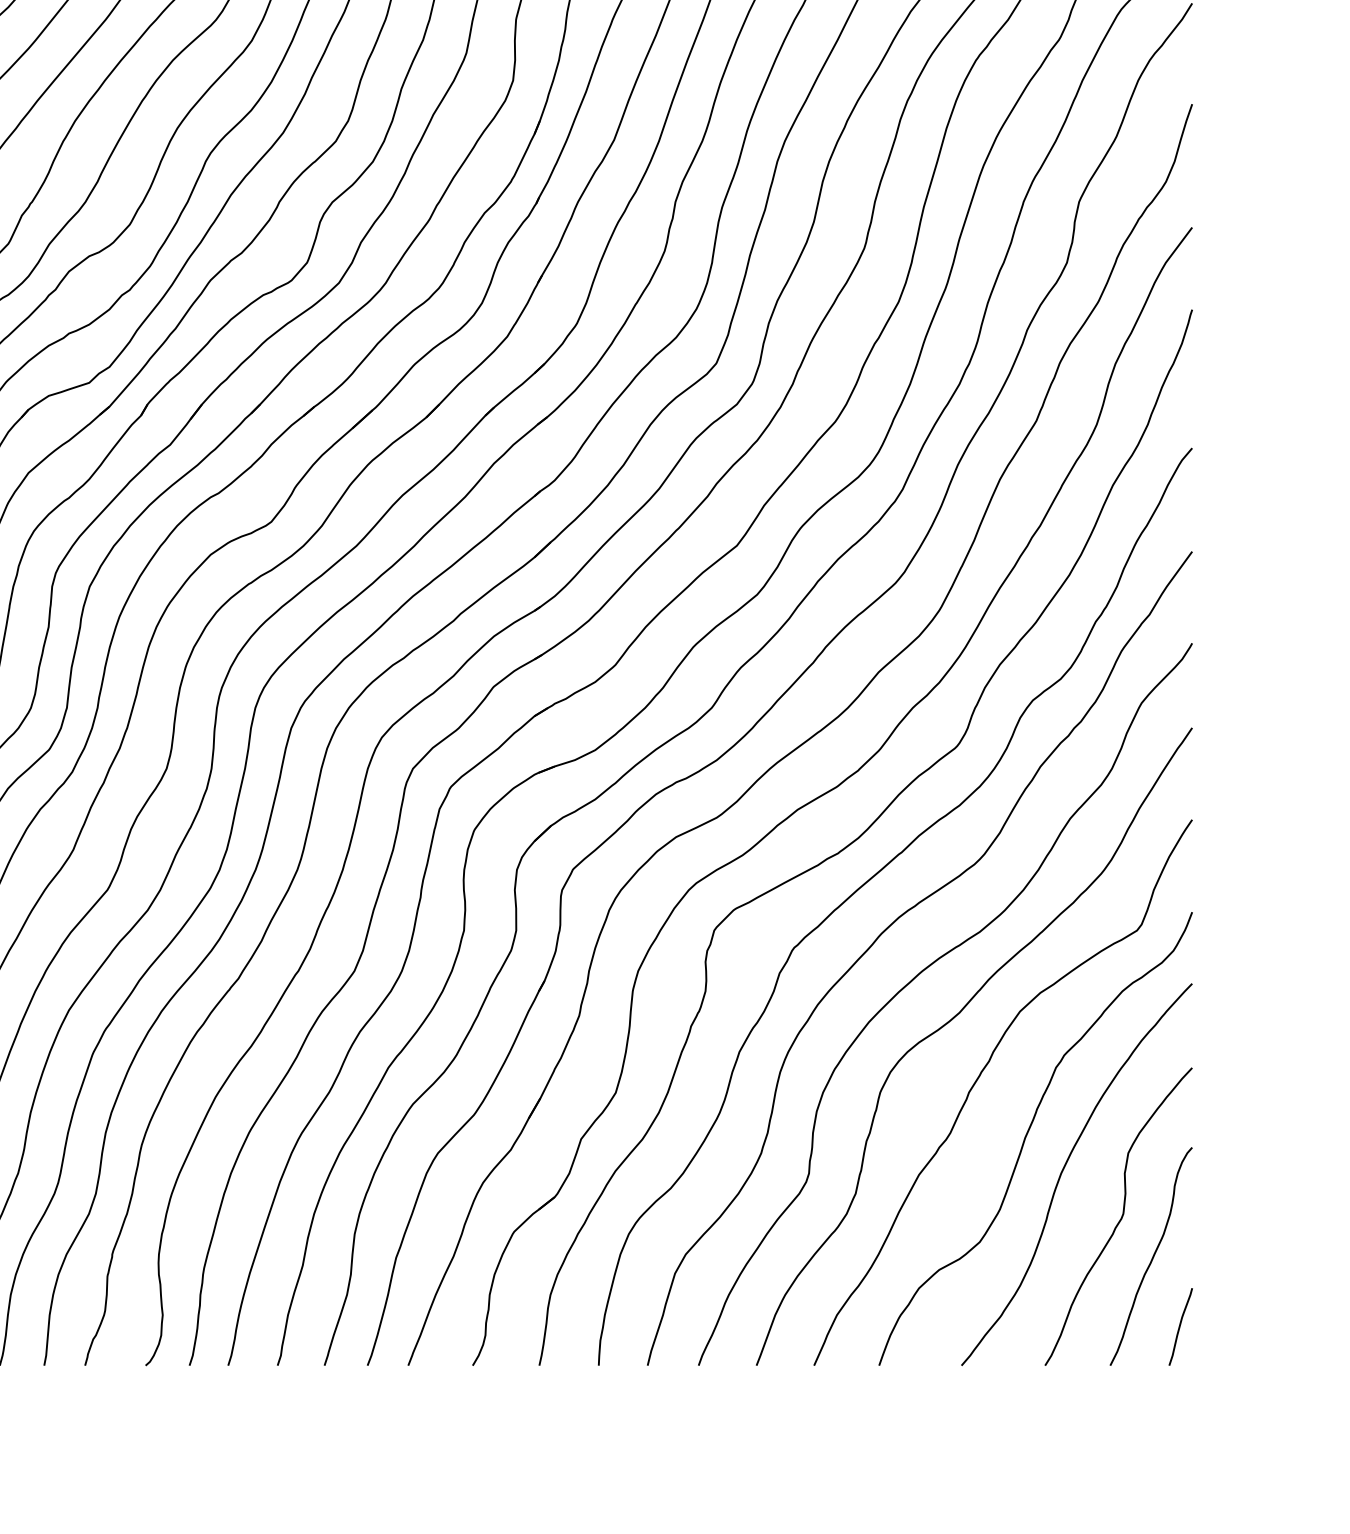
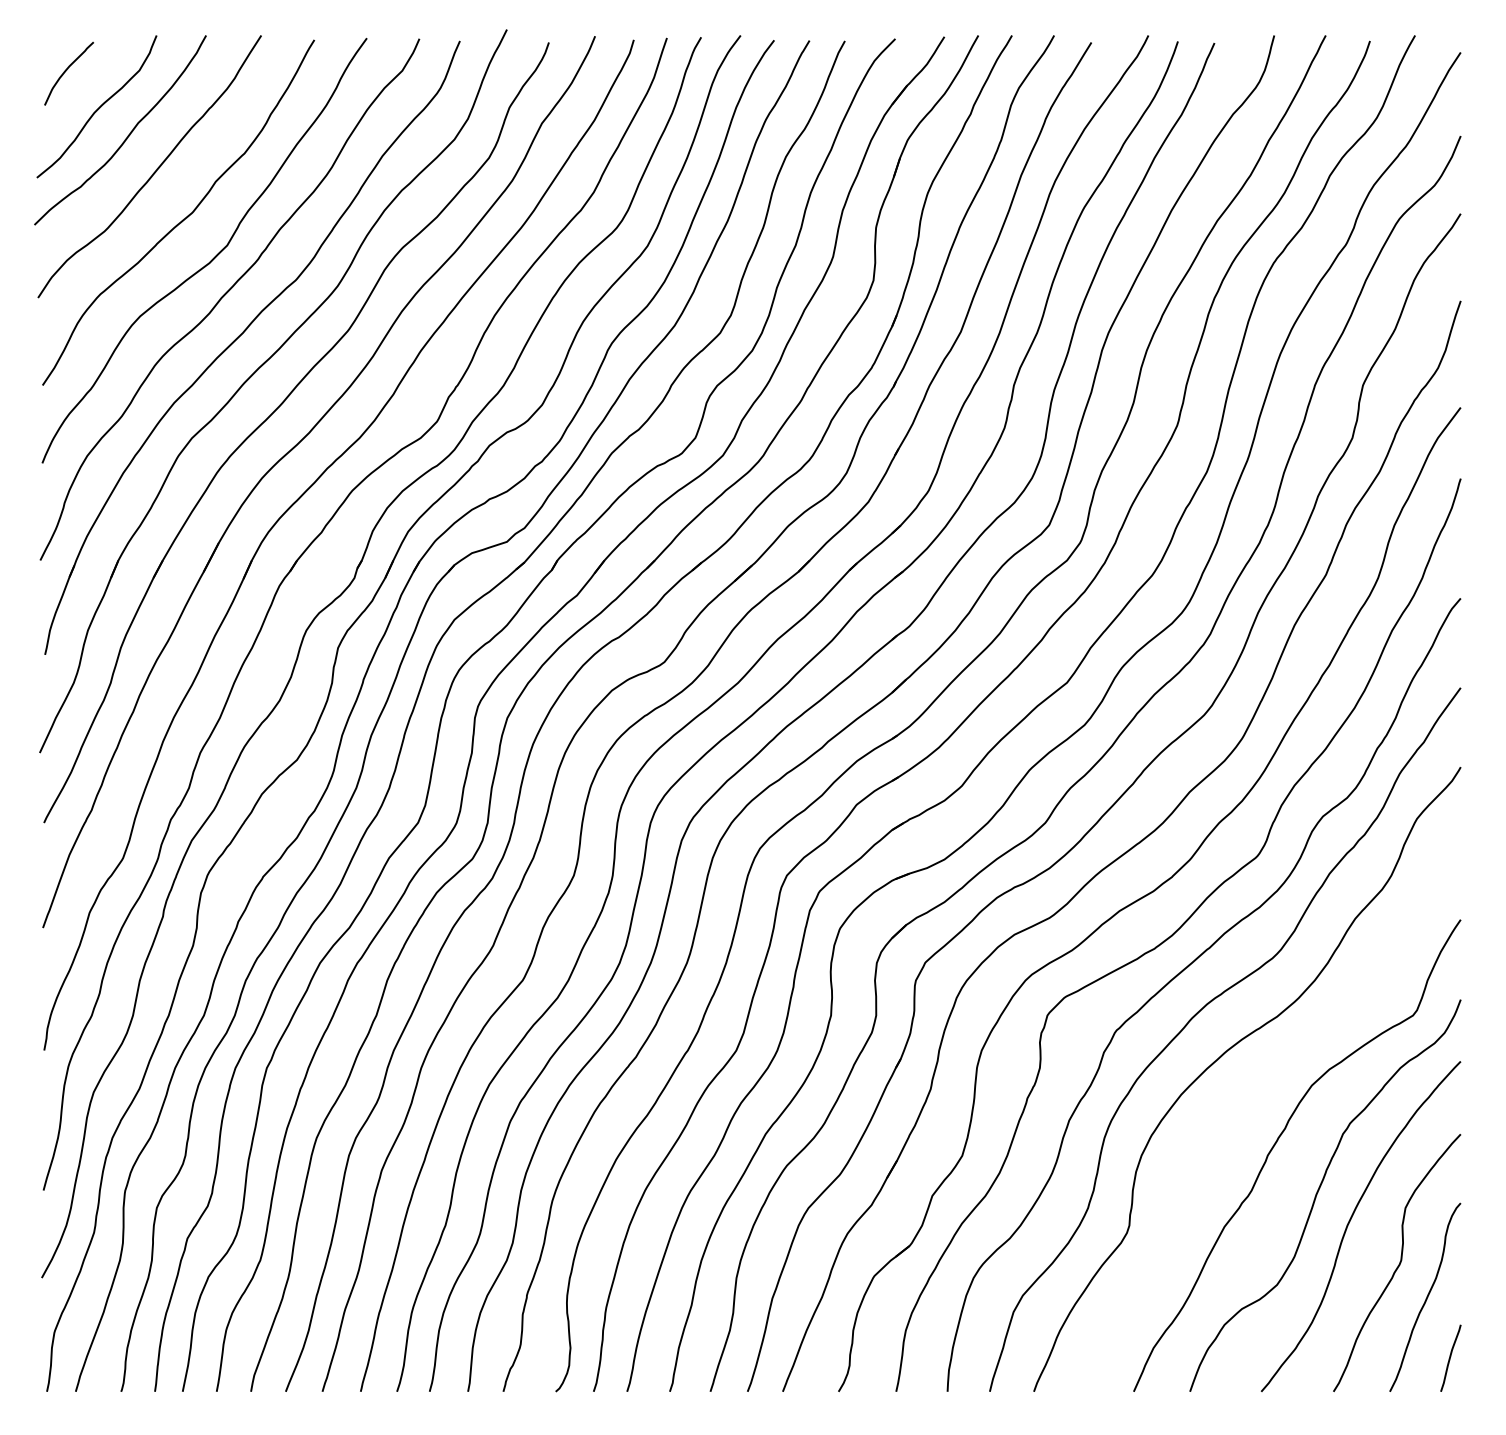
curve: (952, 1020) -> (1253, 1093), removed

